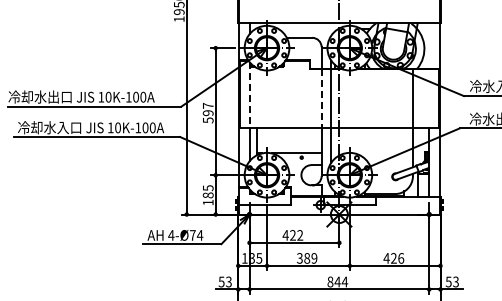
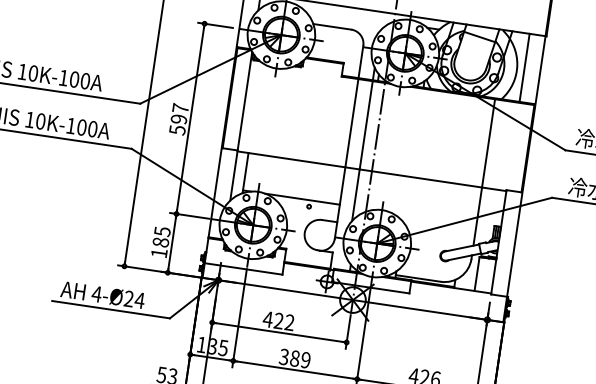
line: (429, 45) -> (525, 67), added
line: (249, 94) -> (244, 100), dashed -> solid
line: (321, 99) -> (351, 123), dashed -> solid
text: (192, 235) -> (128, 299), 4-Ø74 -> 4-Ø24

